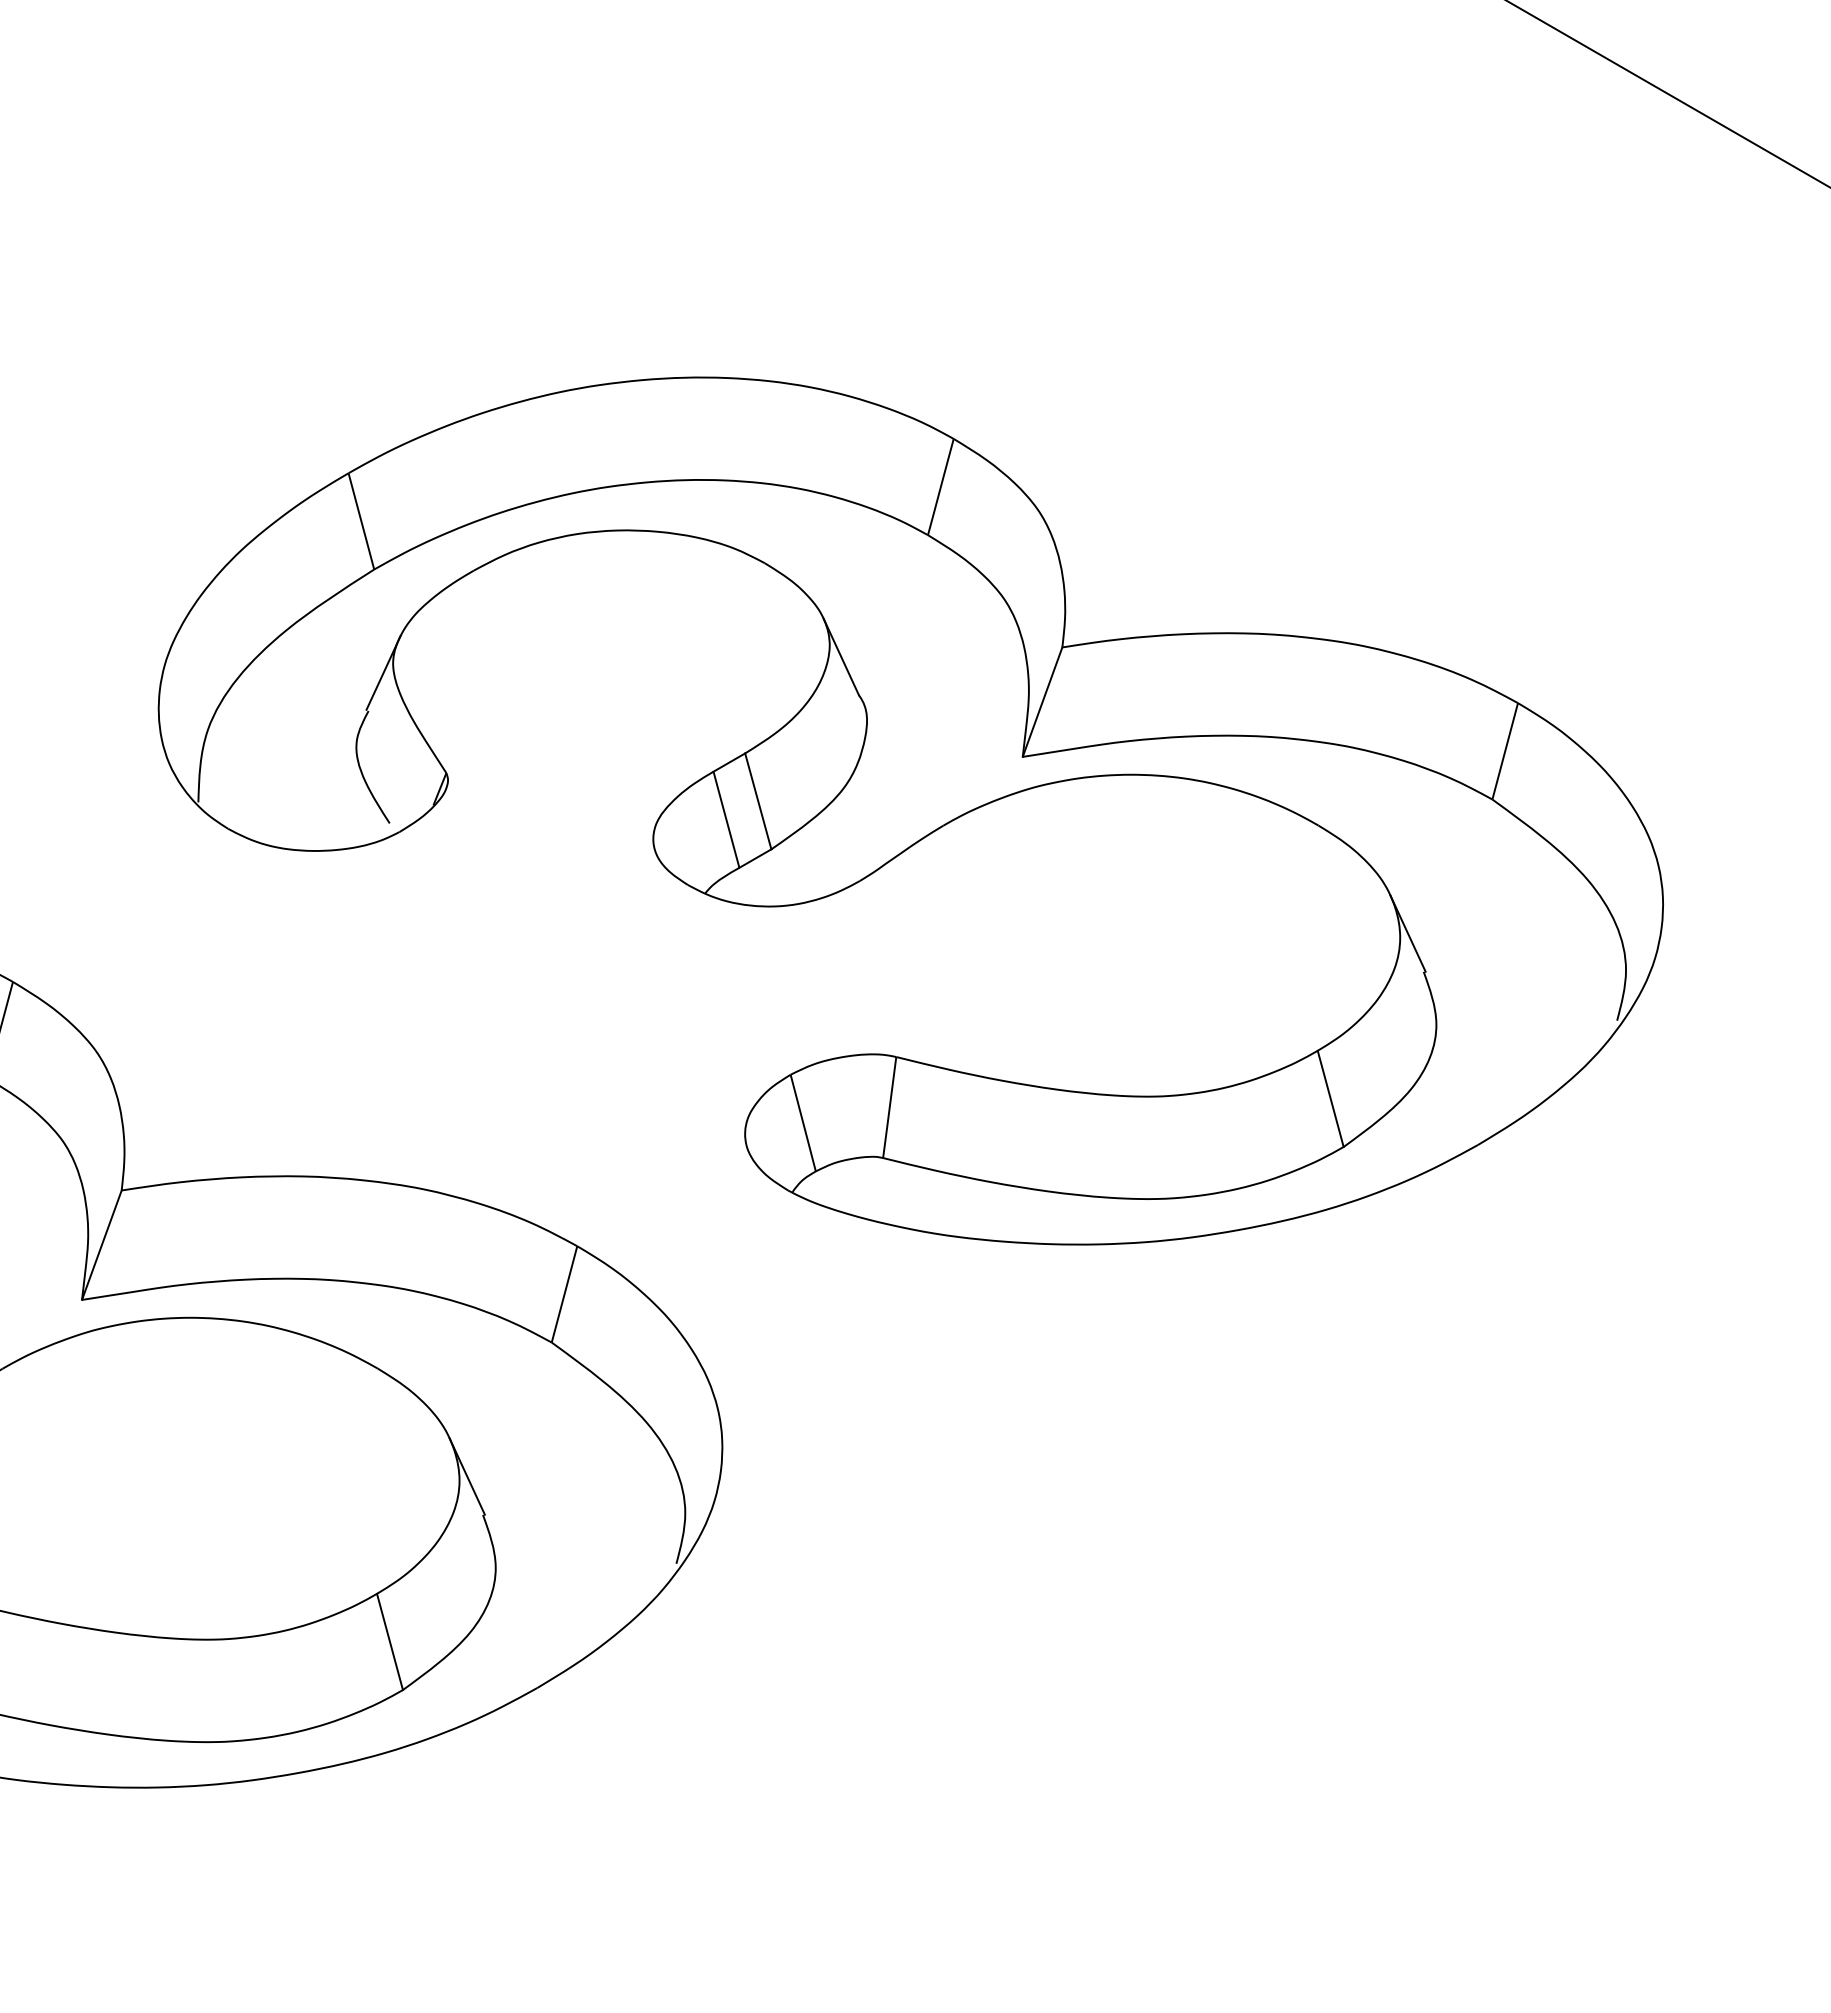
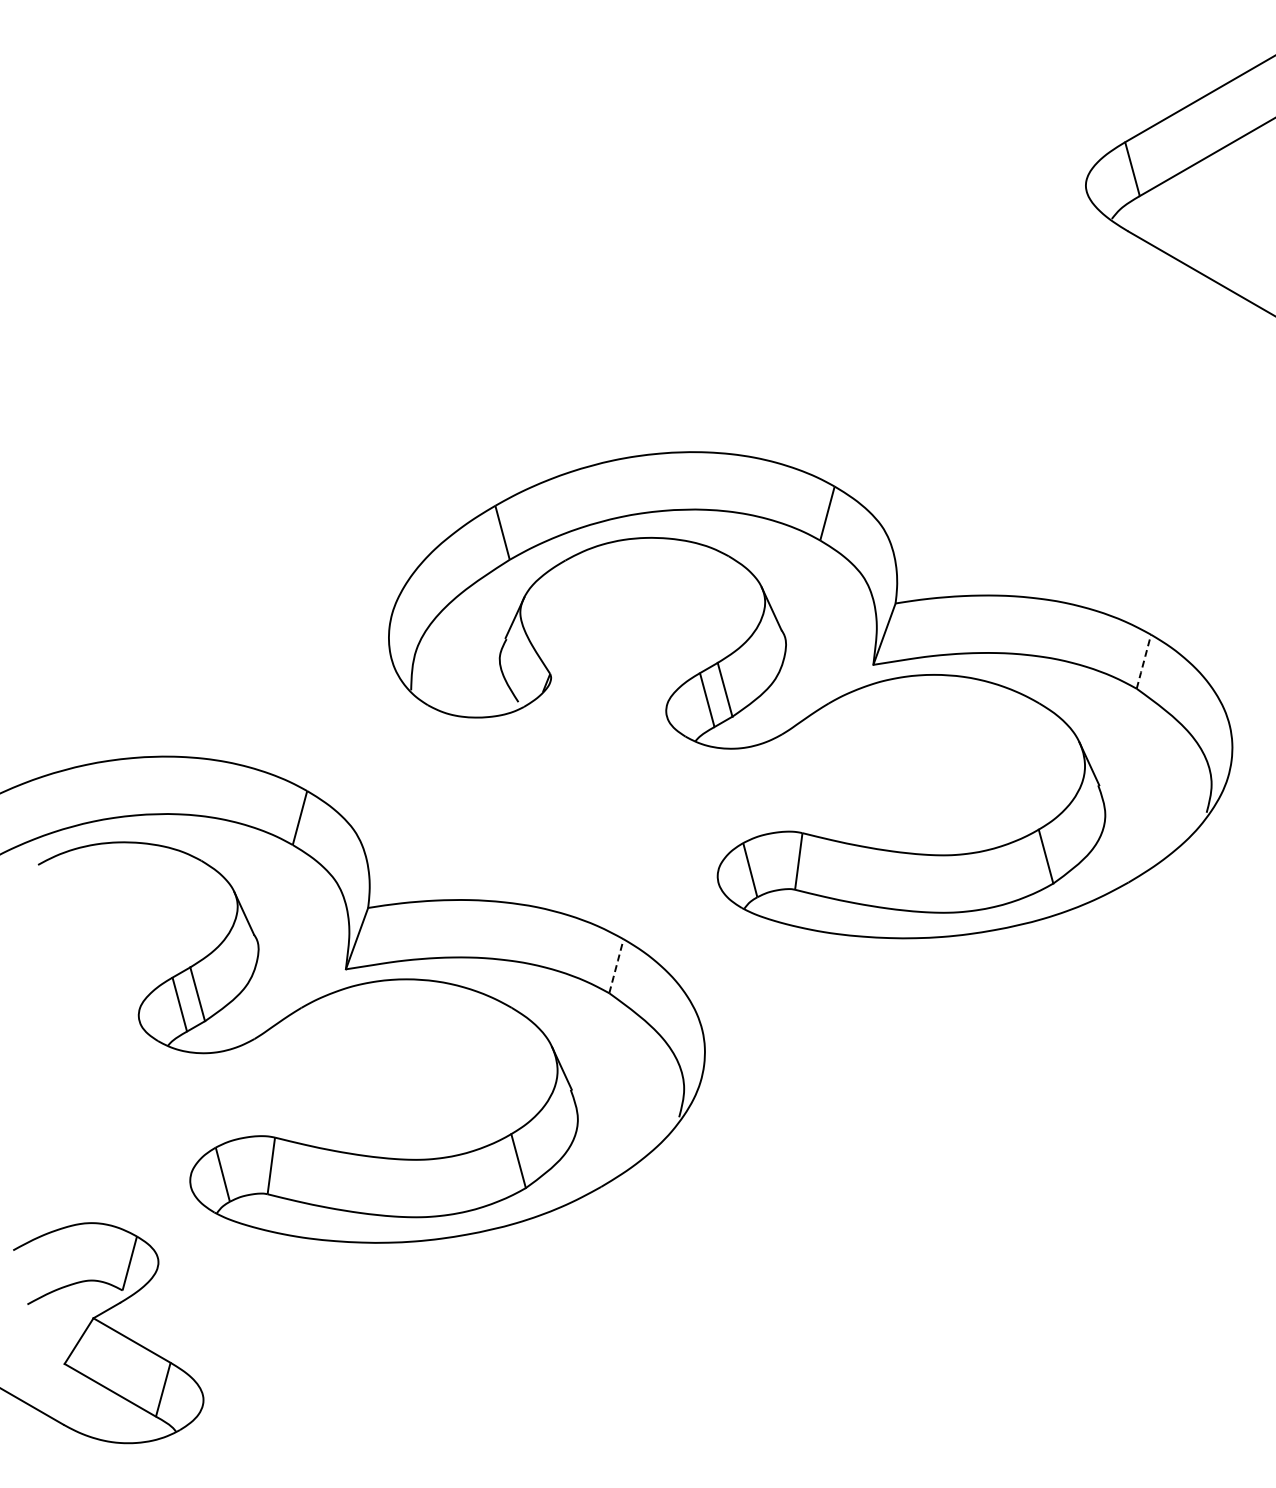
line: (1506, 750) -> (1144, 661), solid -> dashed
line: (564, 1293) -> (616, 965), solid -> dashed

